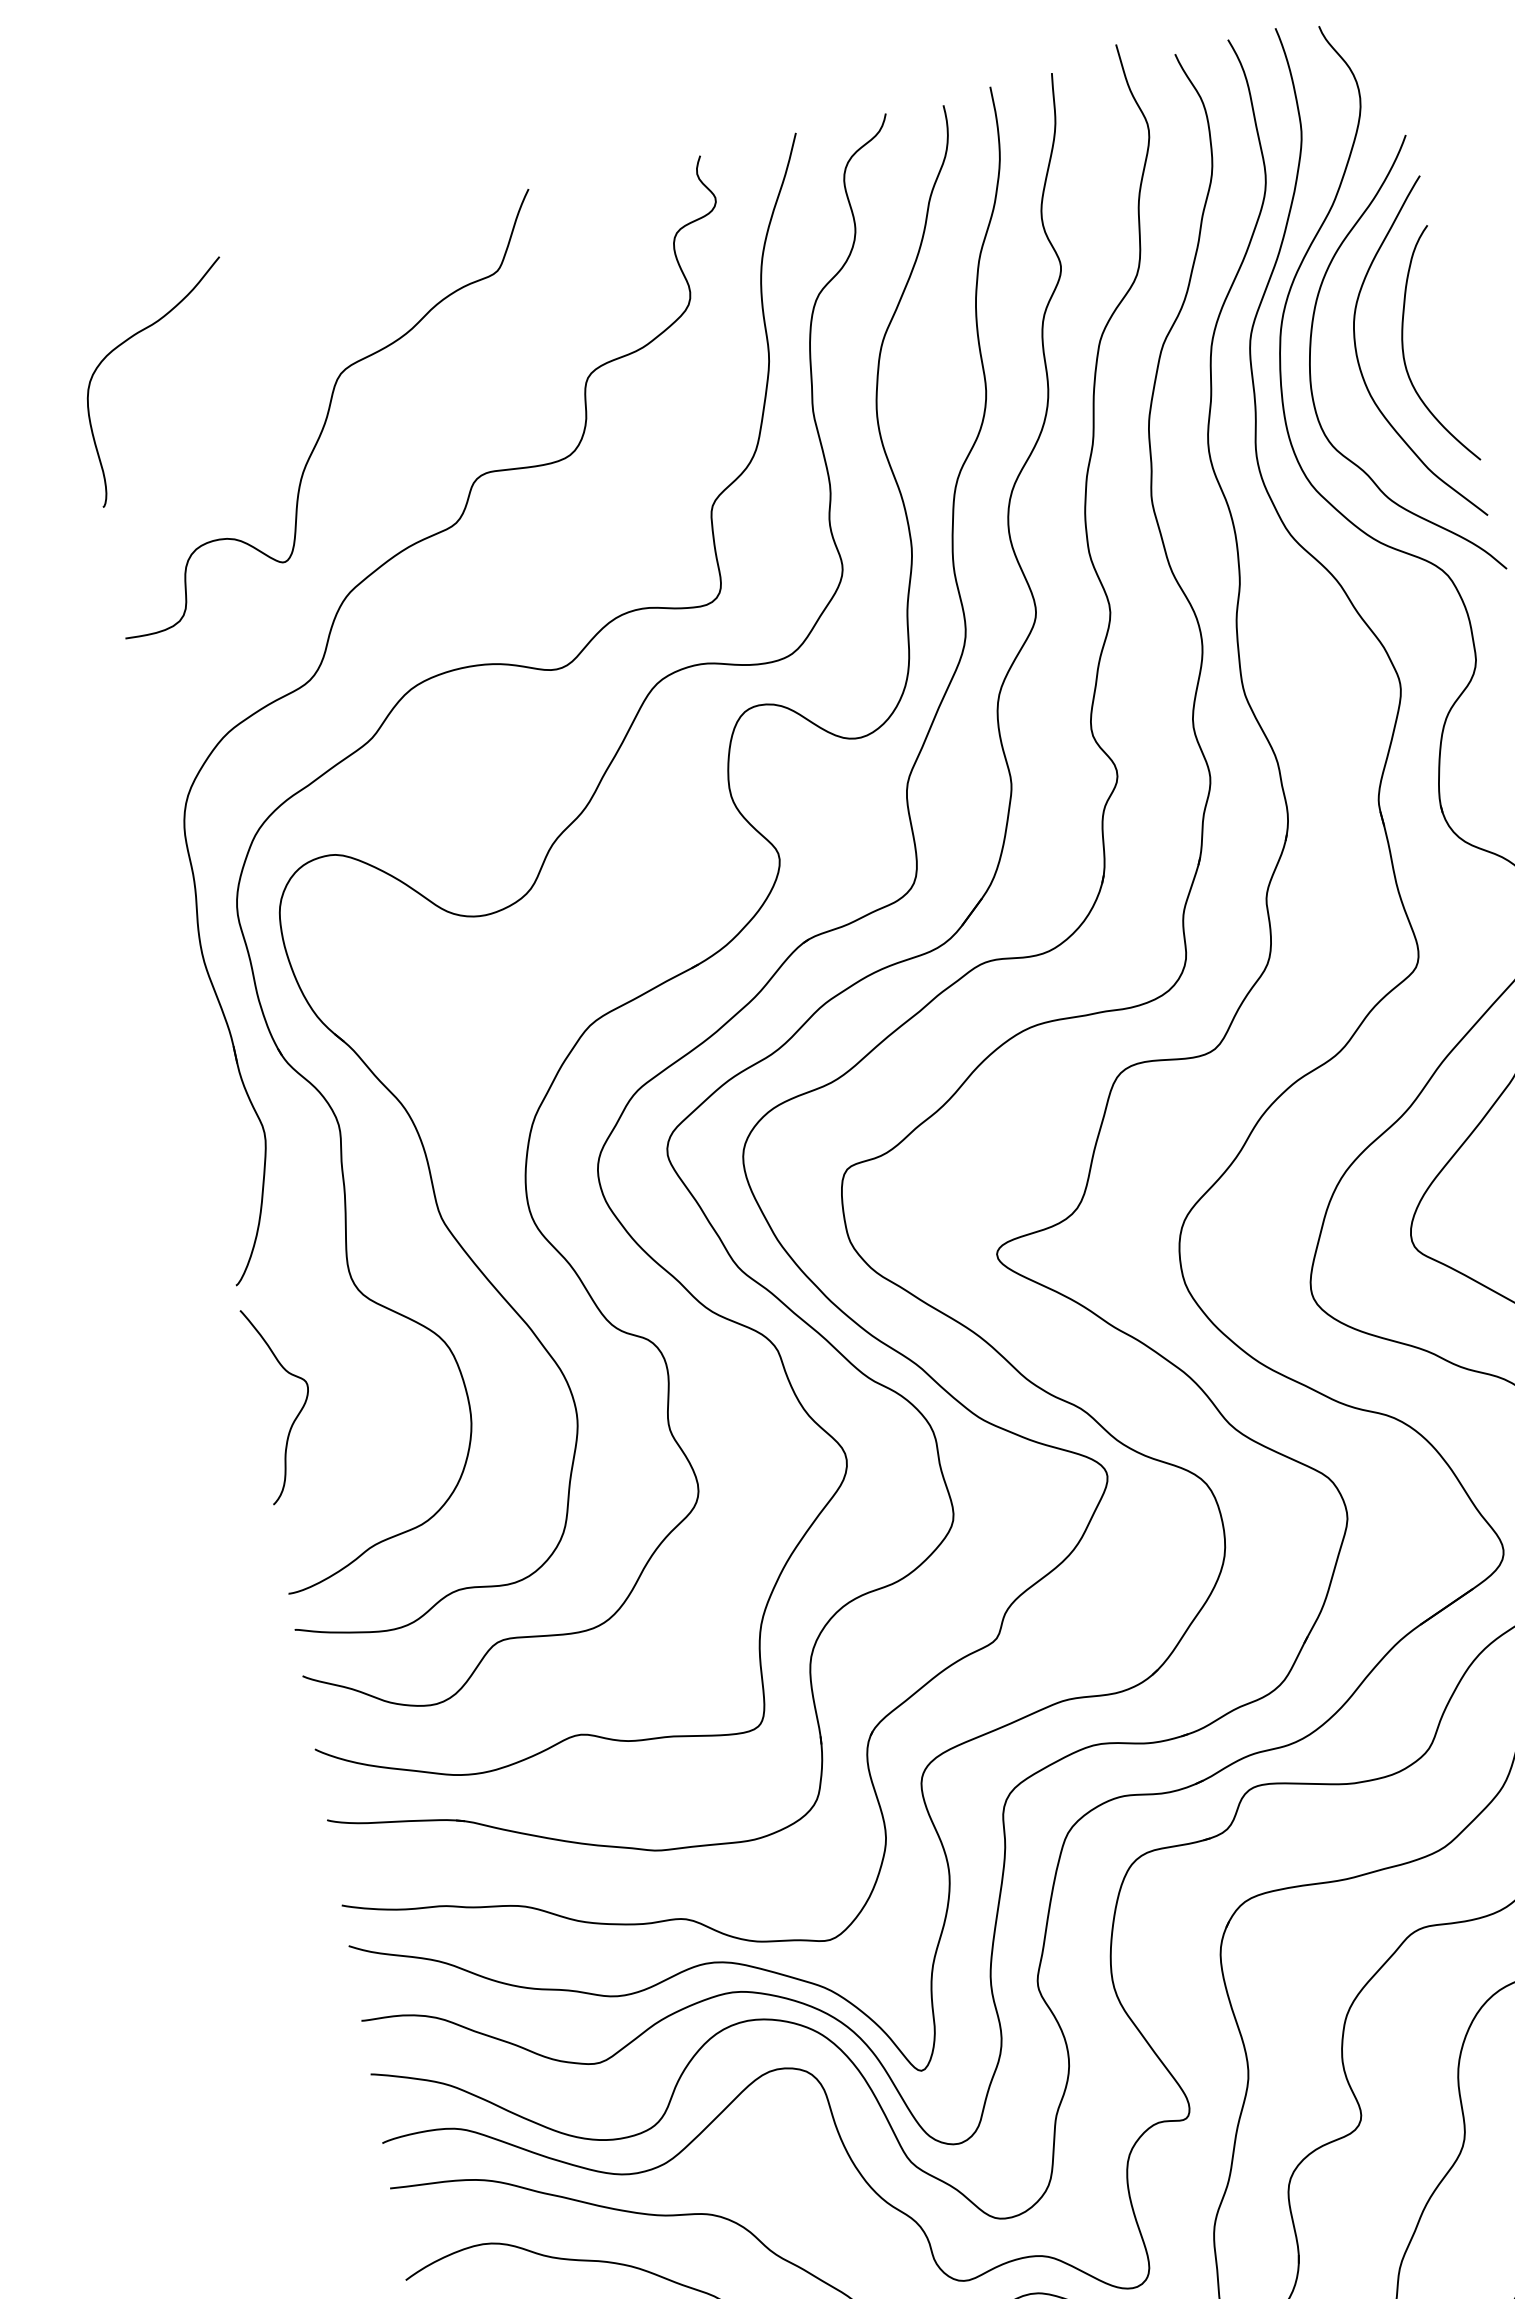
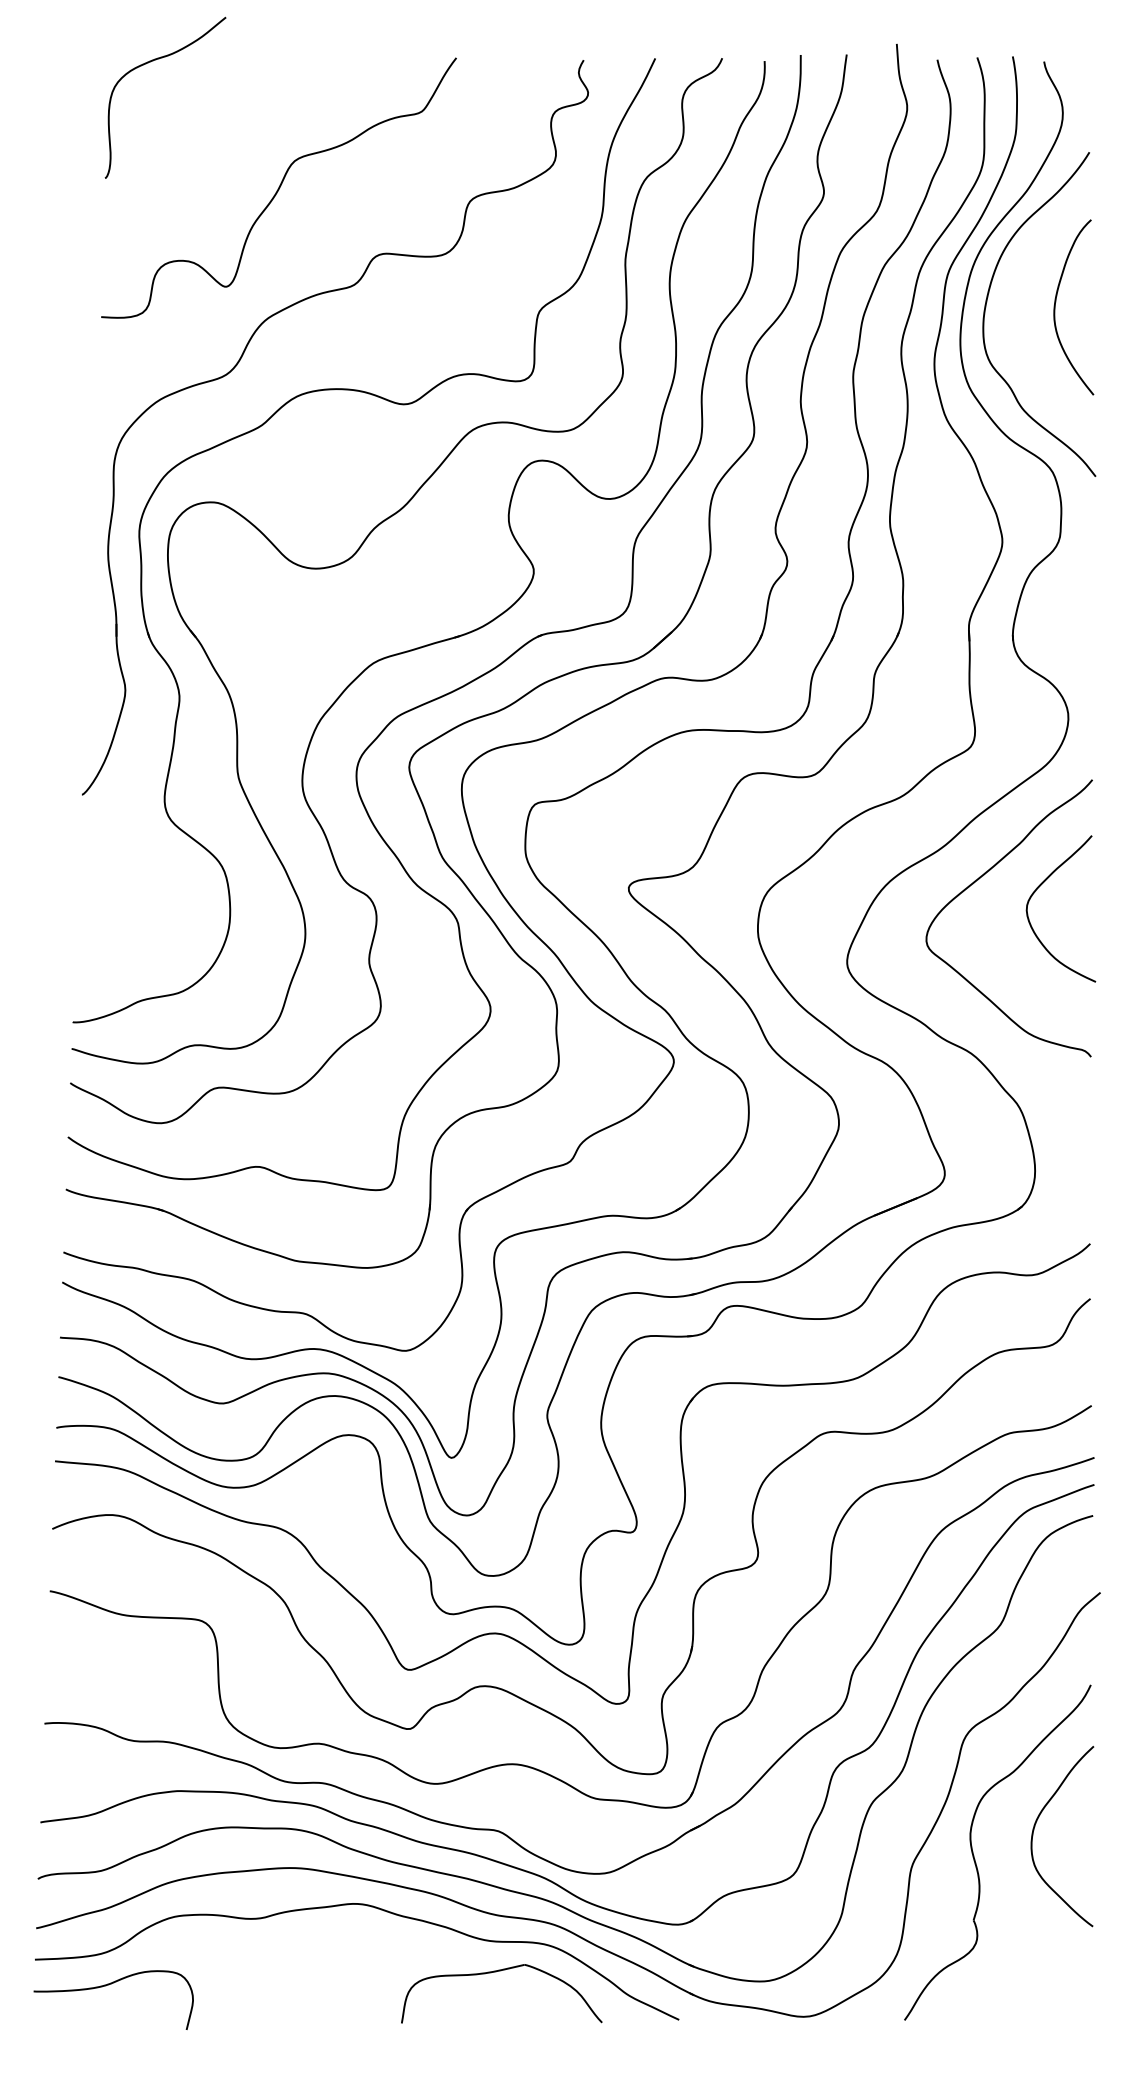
curve: (134, 336) -> (153, 61), moved
curve: (1360, 365) -> (1022, 309), removed
curve: (298, 1412) -> (107, 894), removed

